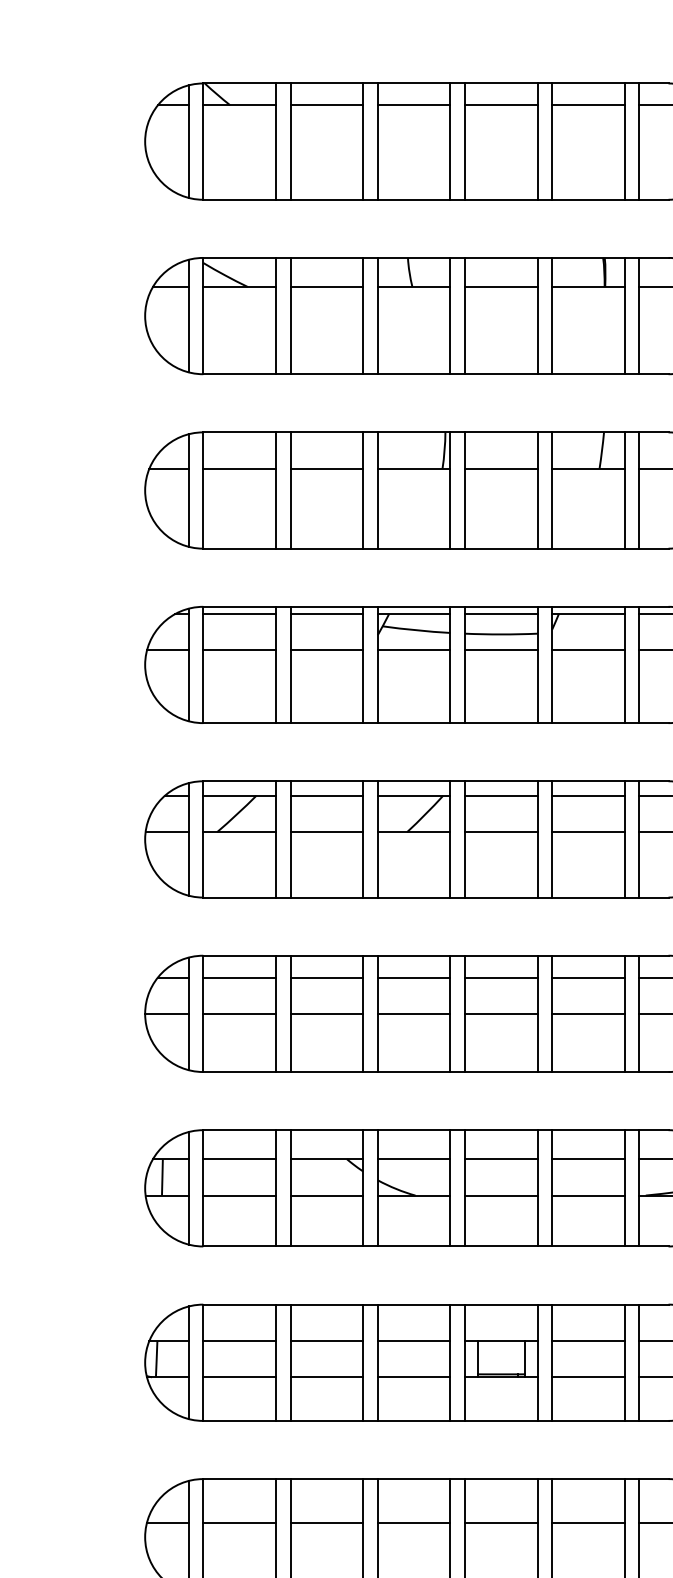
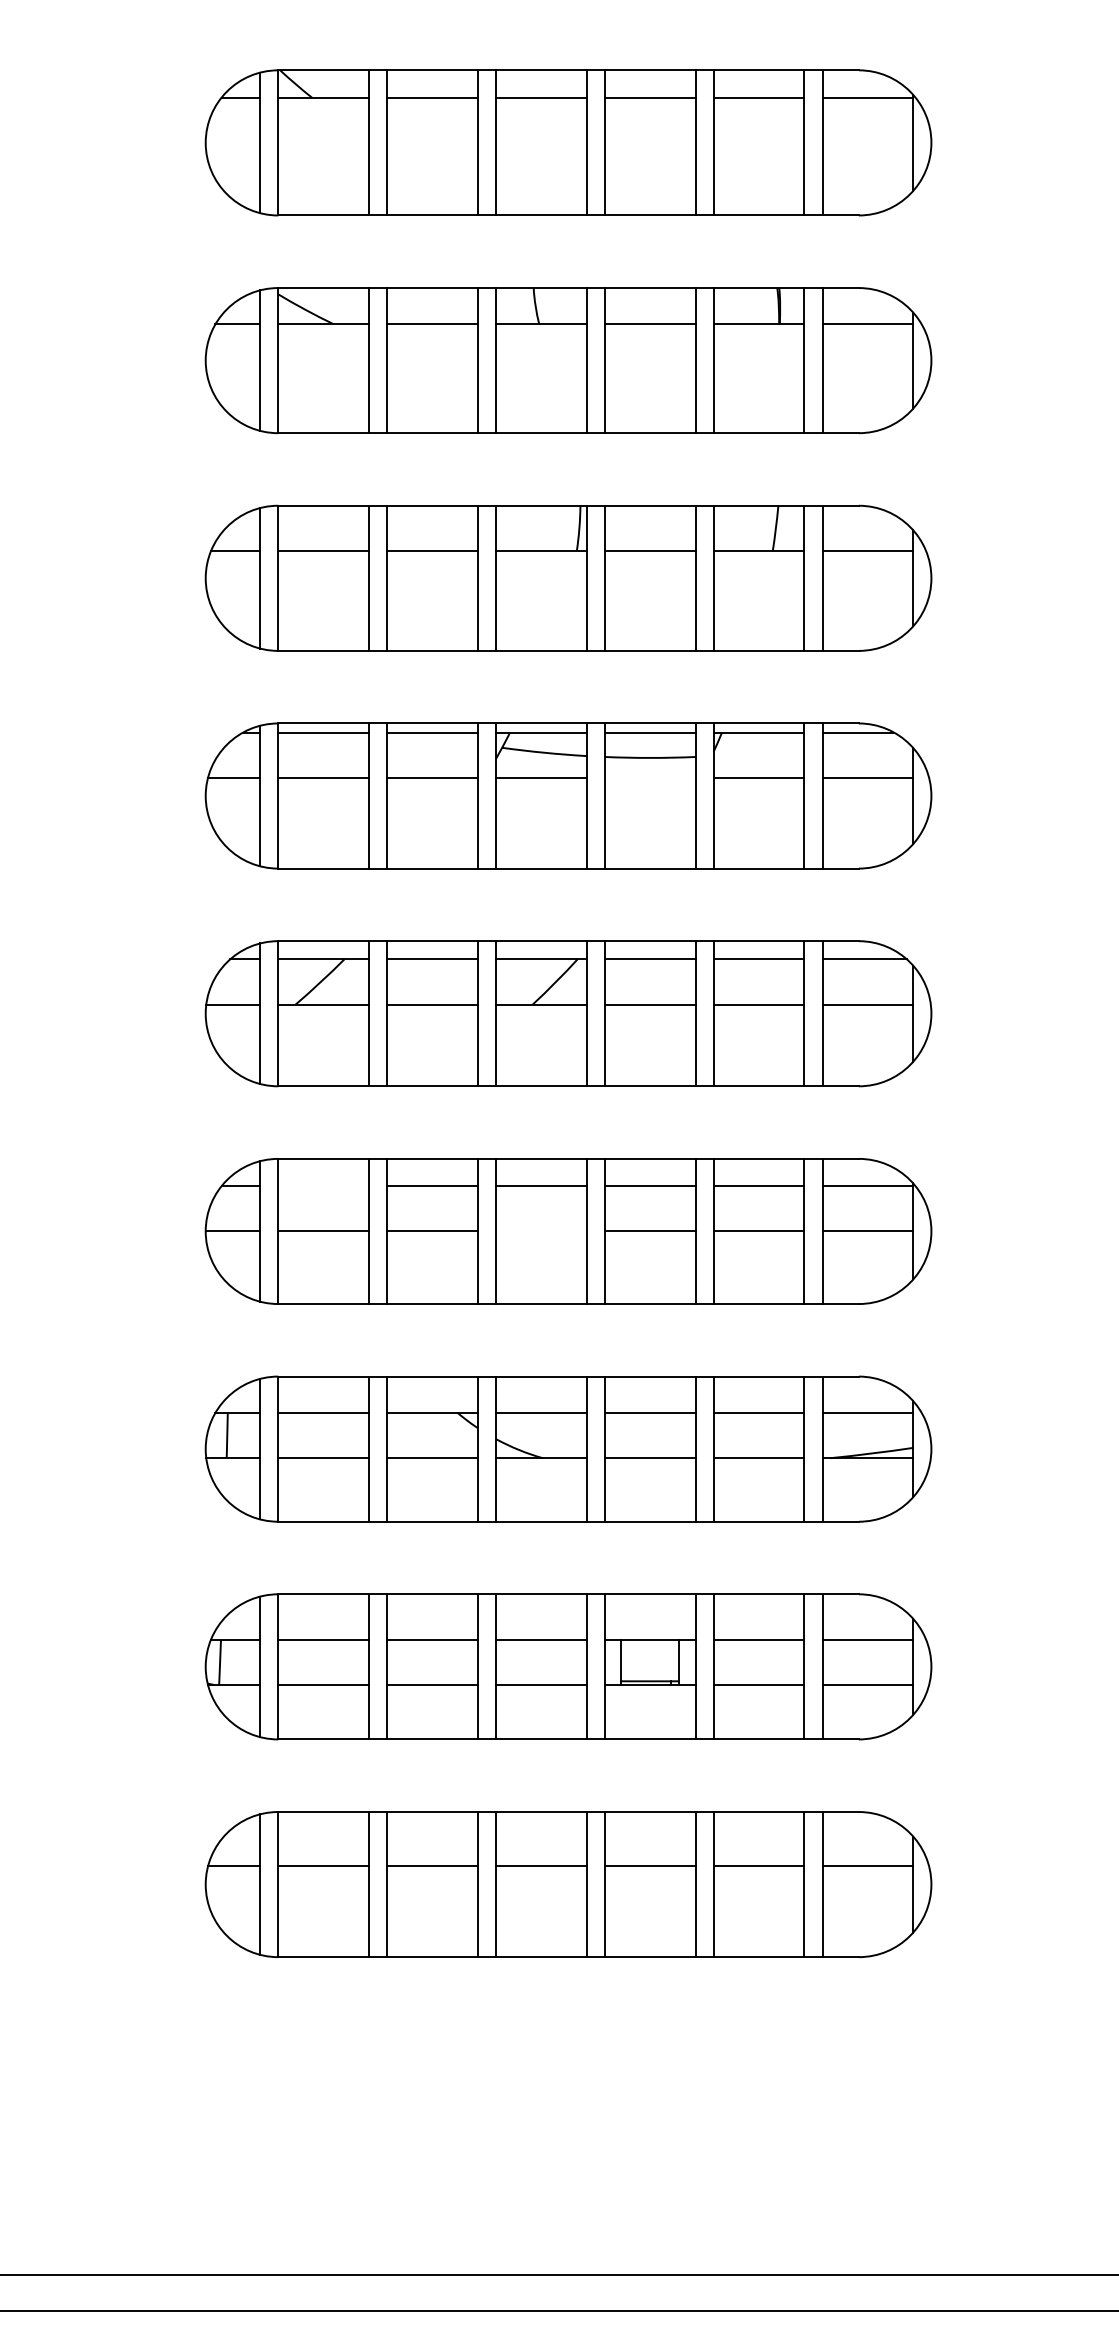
line: (500, 650) -> (649, 777), removed
line: (239, 977) -> (323, 1186), removed
line: (414, 1013) -> (541, 1231), removed

